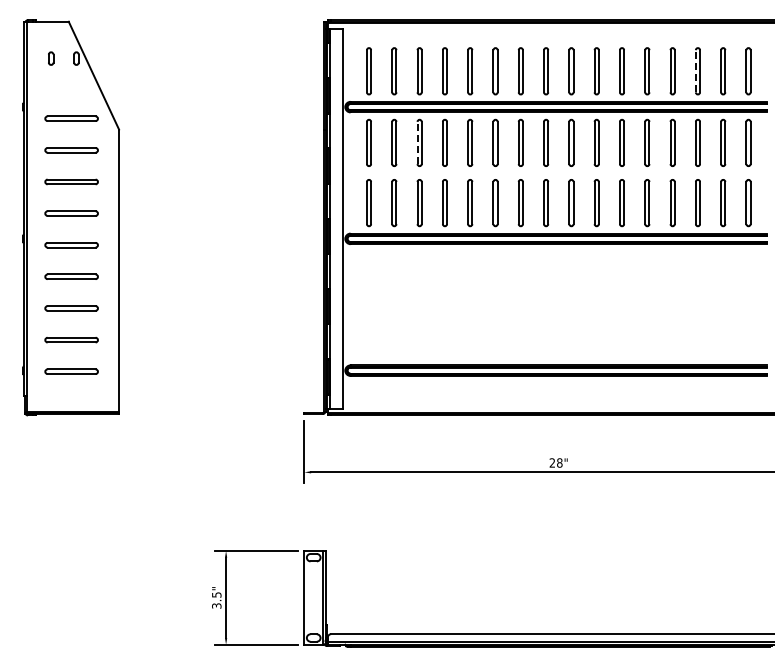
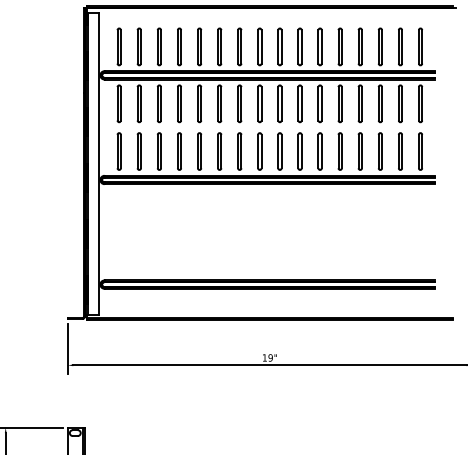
line: (695, 70) -> (378, 46), dashed -> solid
line: (417, 142) -> (157, 103), dashed -> solid
text: (555, 462) -> (267, 357), 28" -> 19"

